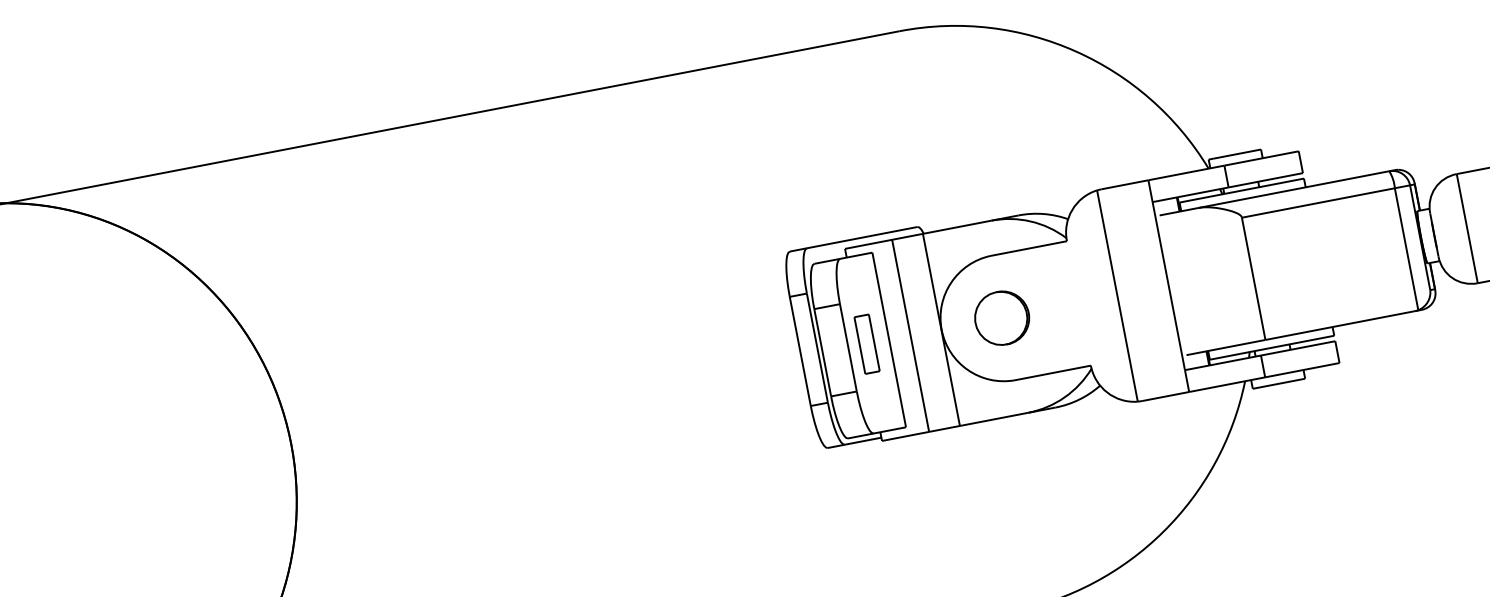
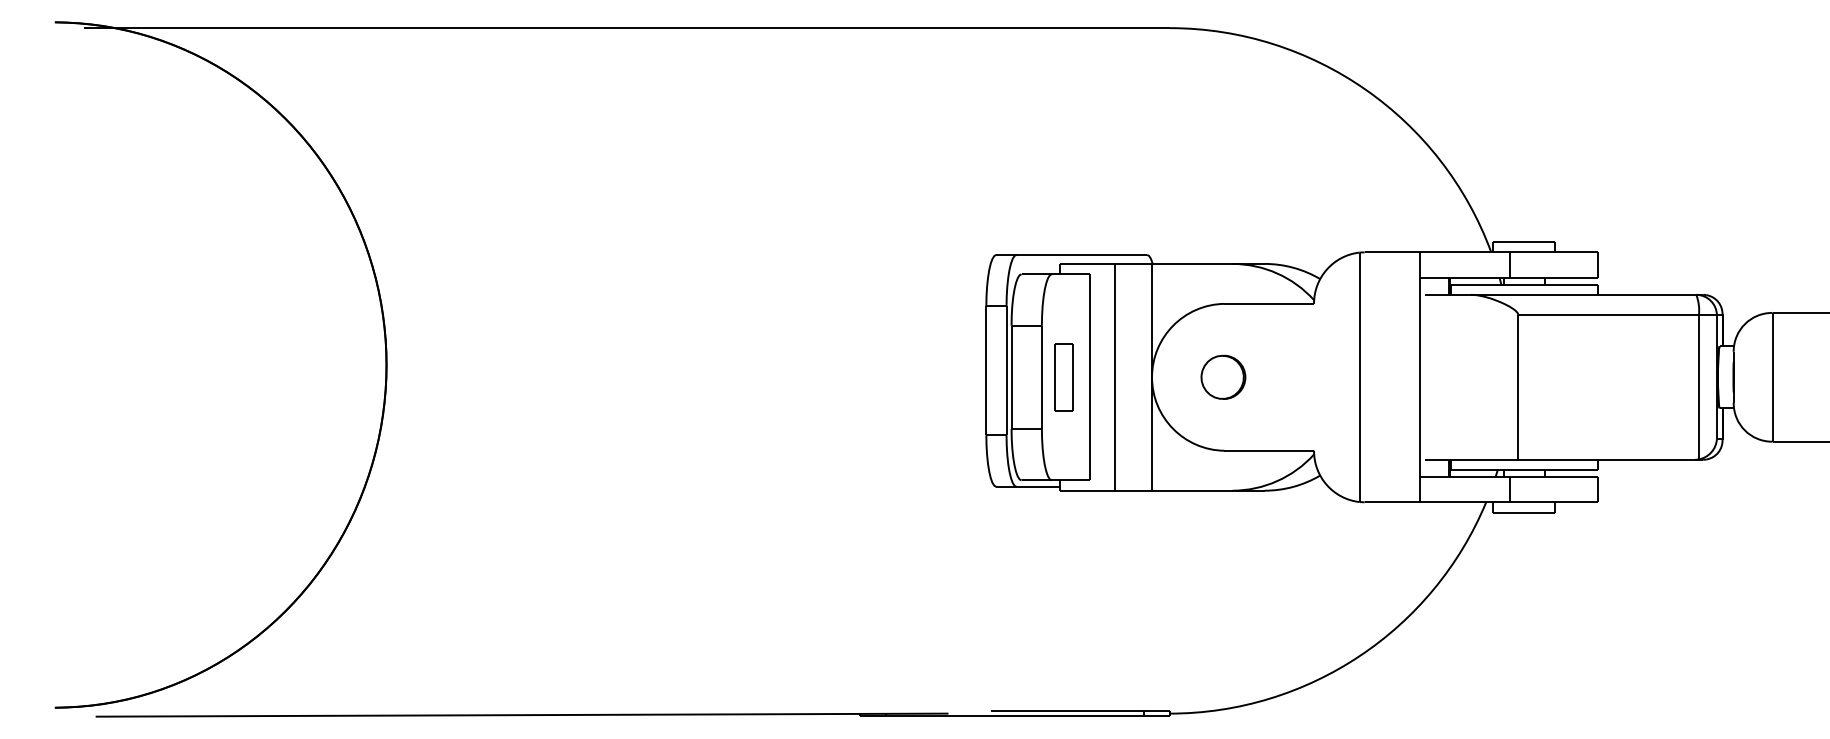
part: (1002, 318) -> (1223, 377), size x0.7

